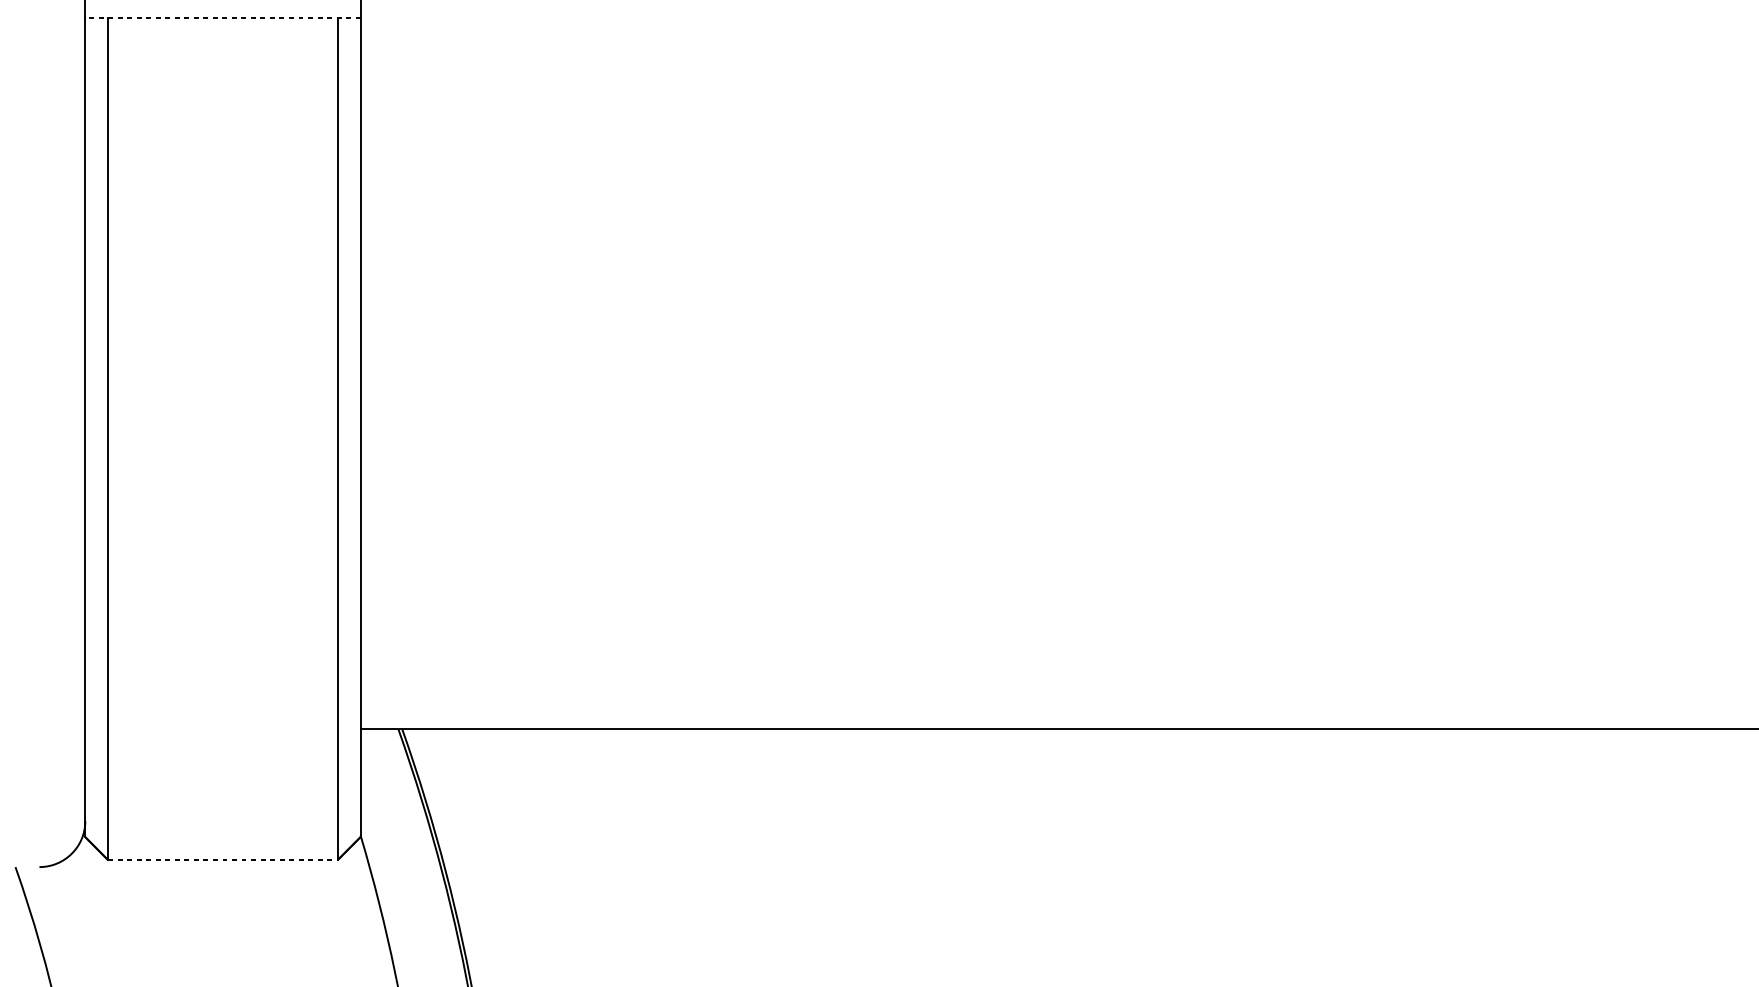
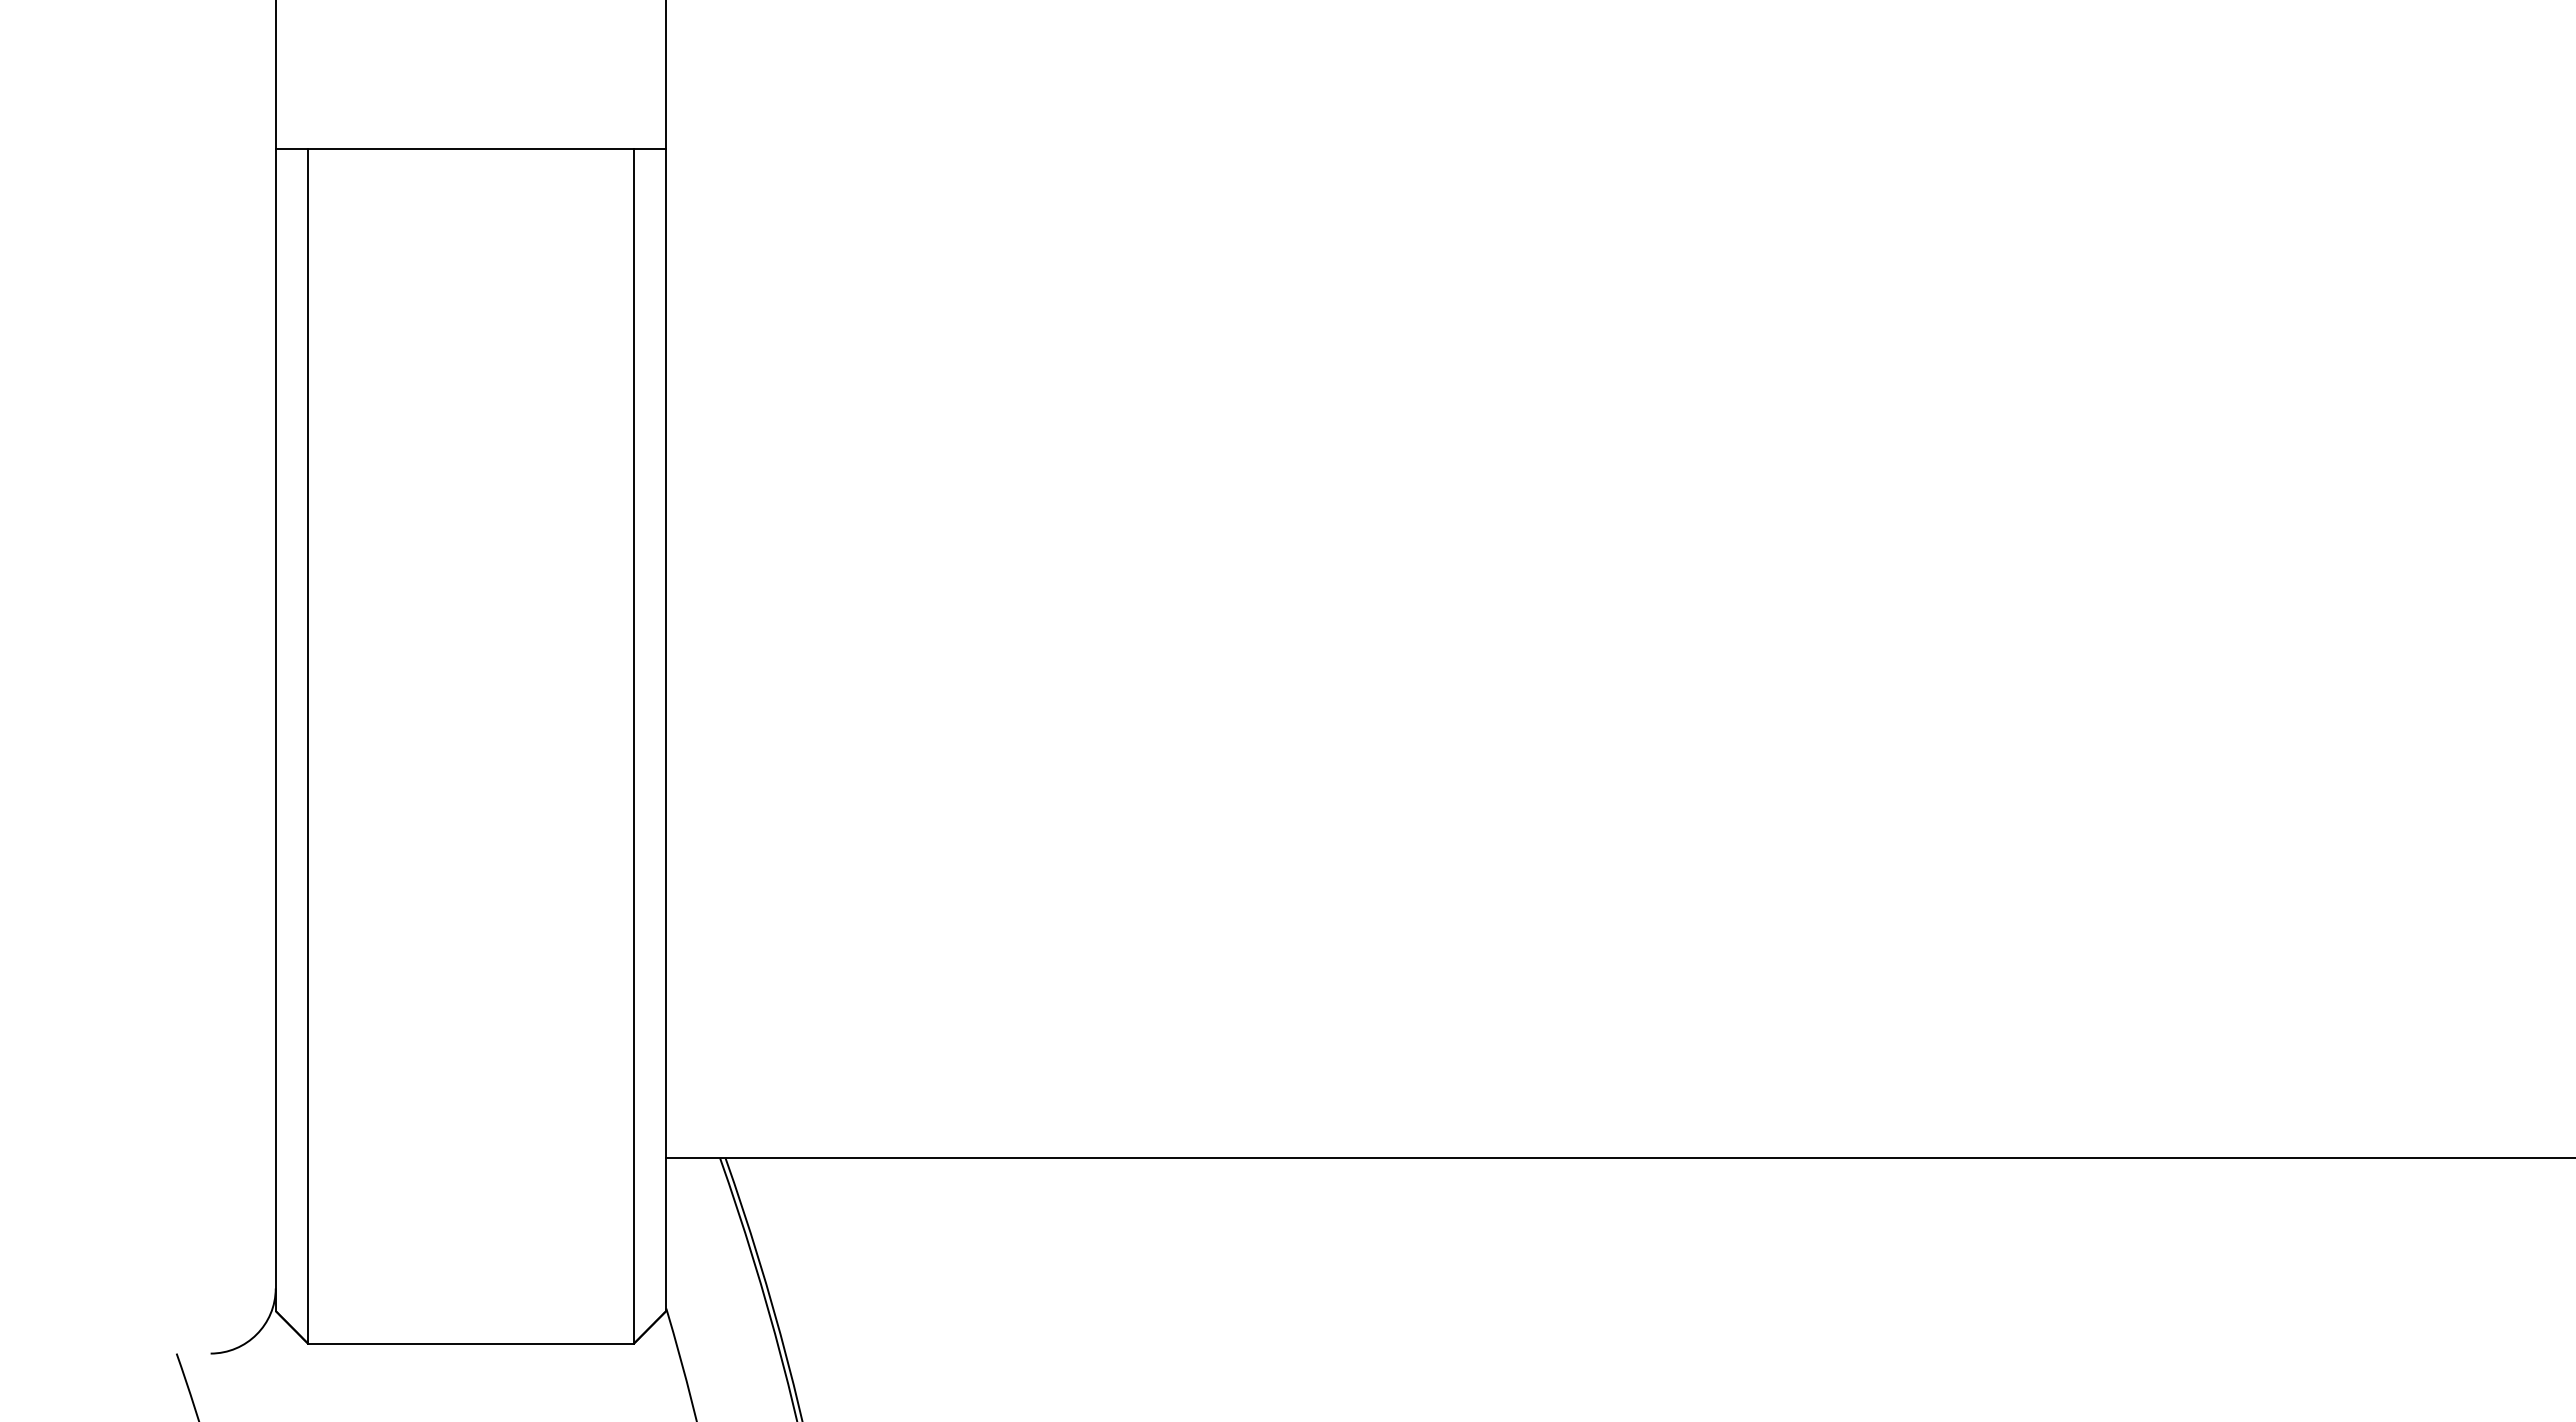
line: (222, 18) -> (470, 149), dashed -> solid
line: (223, 859) -> (471, 1343), dashed -> solid

